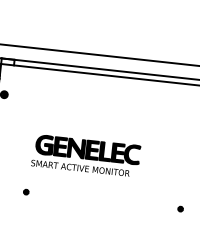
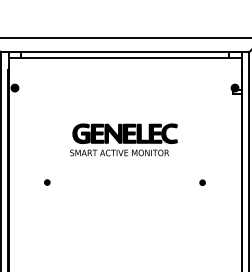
part: (85, 155) -> (123, 139), moved

